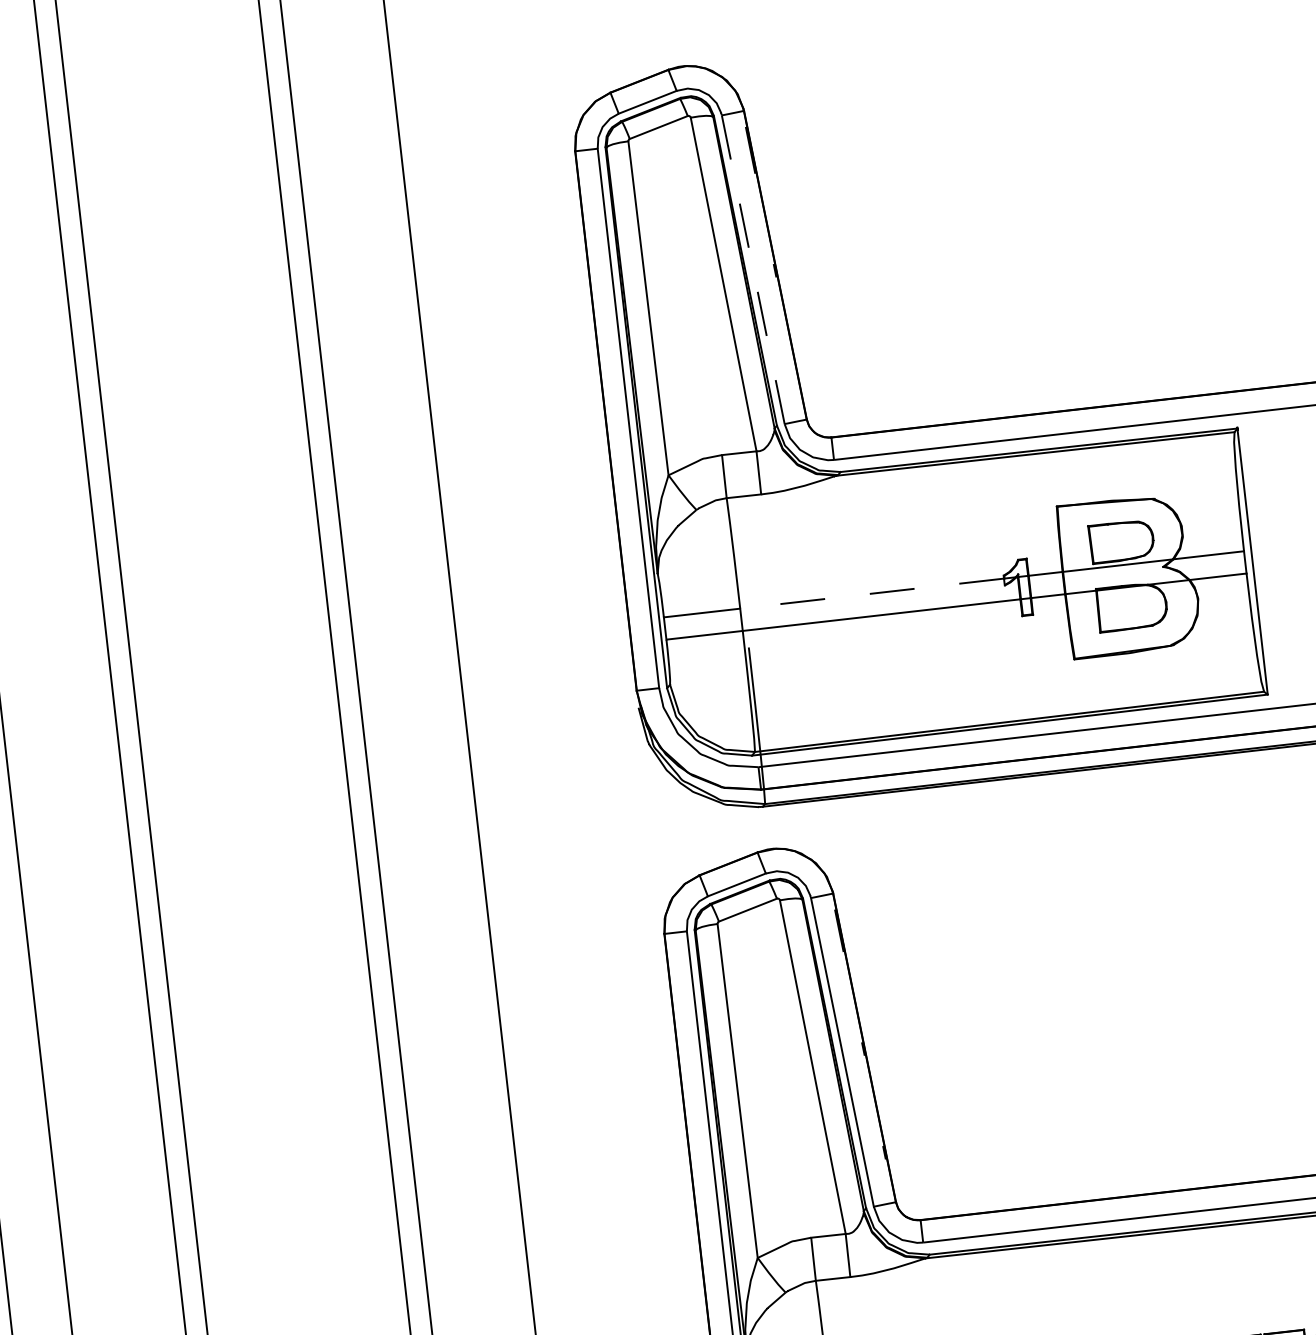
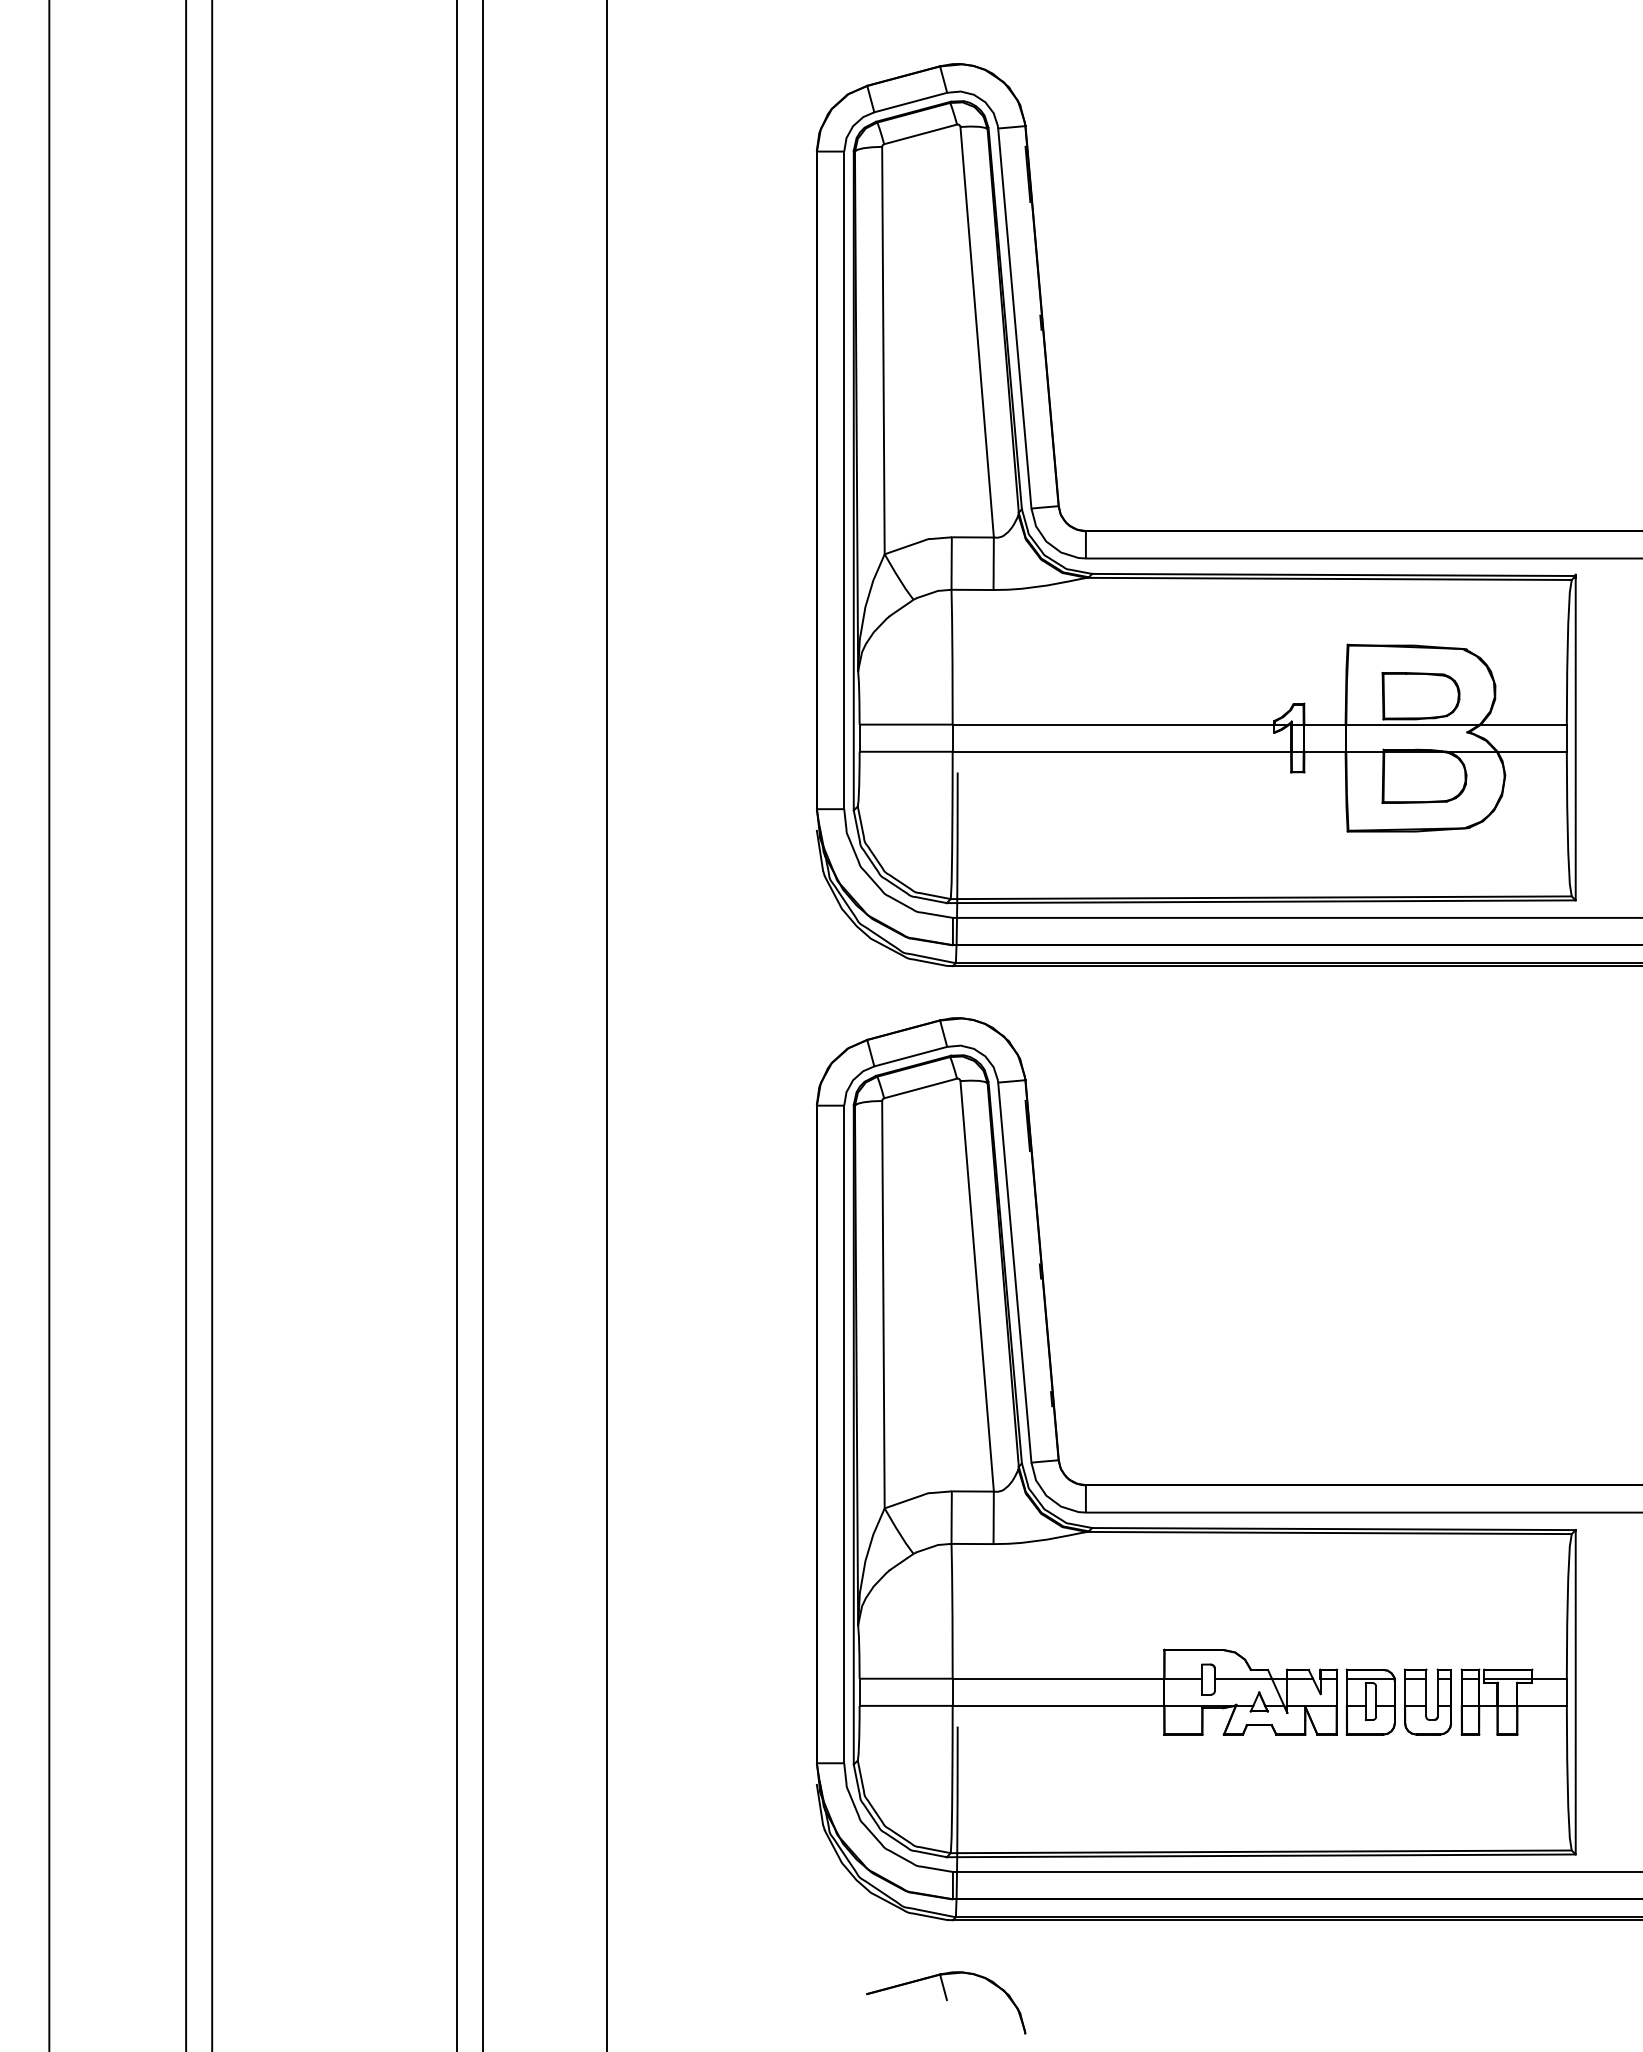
line: (752, 269) -> (1014, 318), dashed -> solid
line: (872, 593) -> (1113, 724), dashed -> solid

